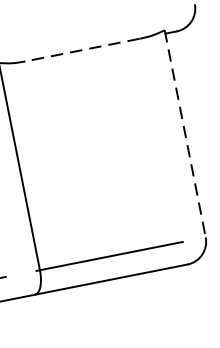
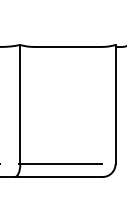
line: (81, 49) -> (67, 46), dashed -> solid
line: (185, 133) -> (115, 104), dashed -> solid

